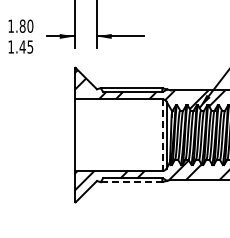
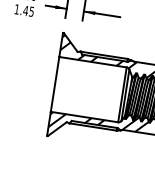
line: (162, 135) -> (122, 95), dashed -> solid
line: (131, 182) -> (93, 127), dashed -> solid

